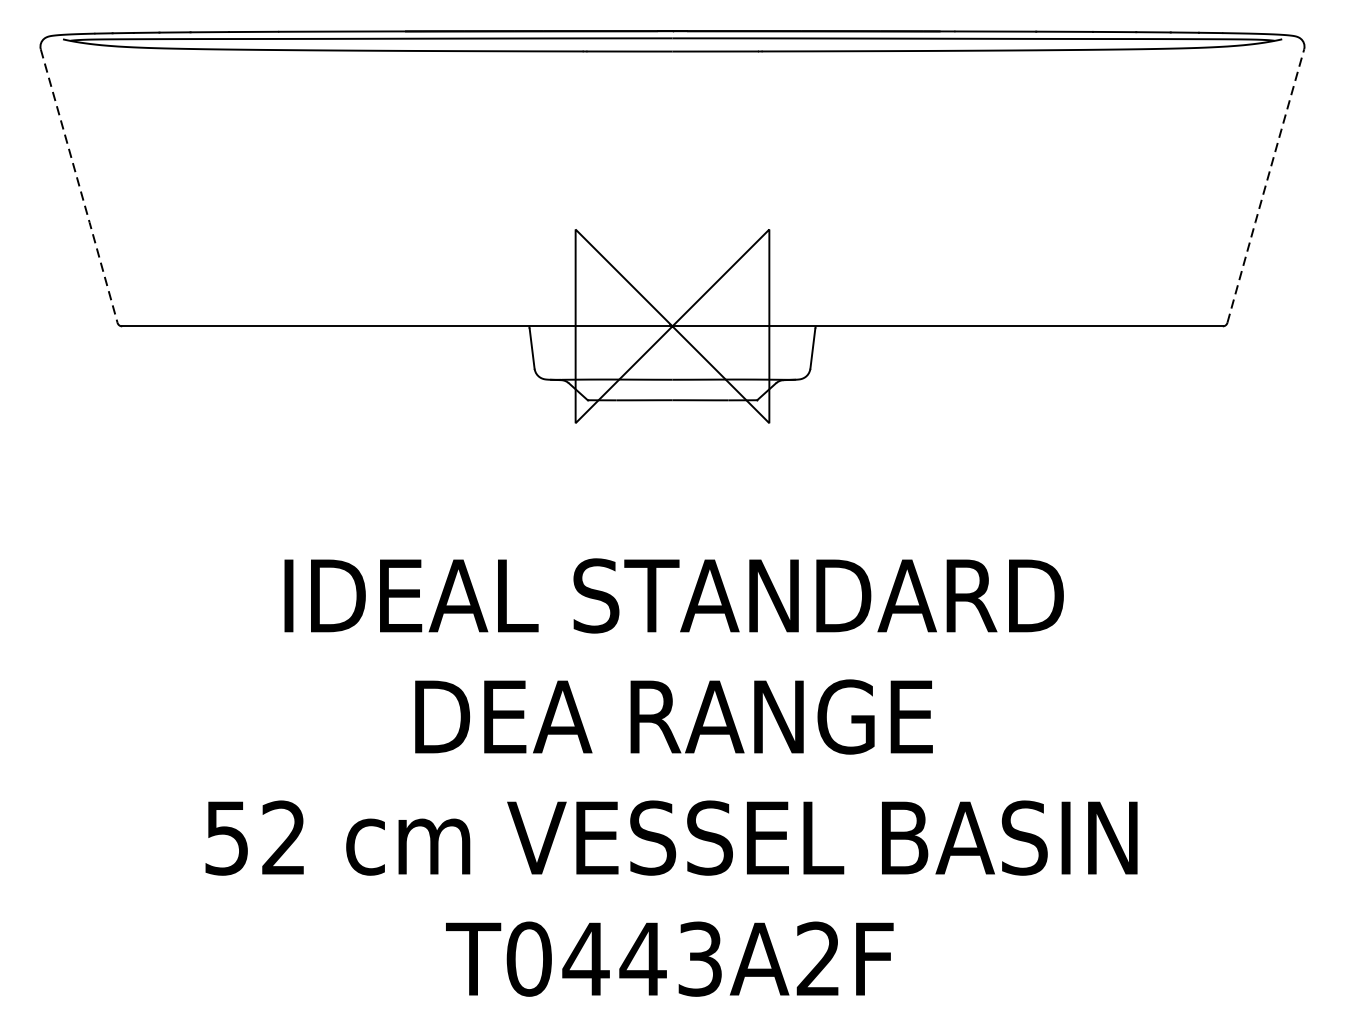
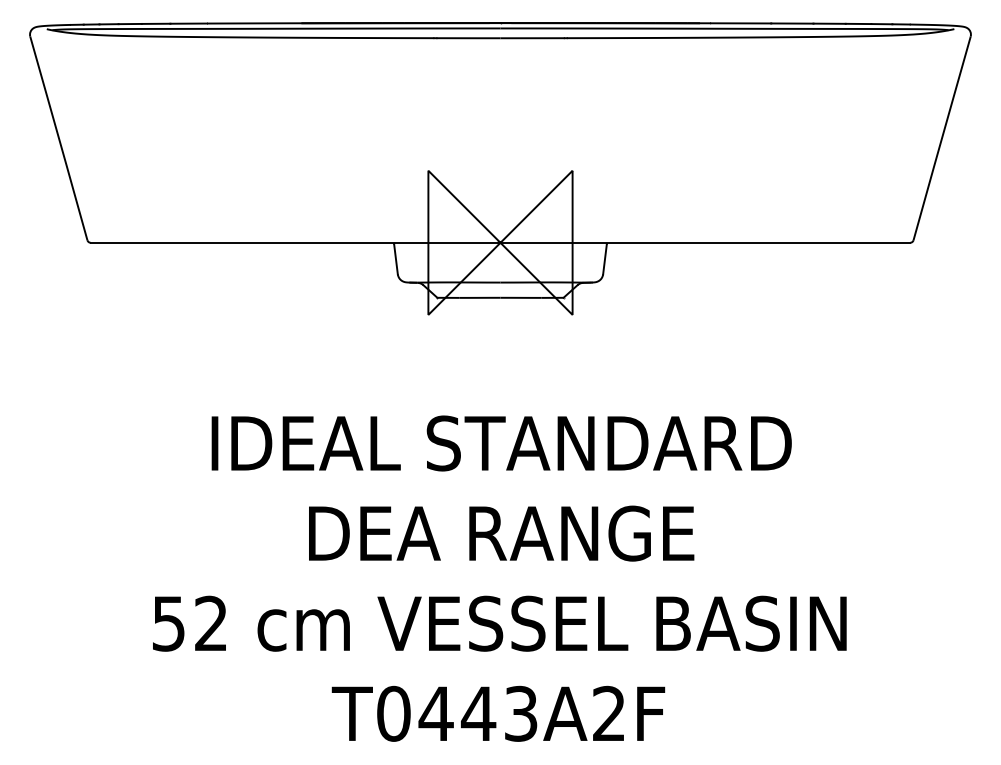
line: (1266, 184) -> (942, 137), dashed -> solid
line: (80, 186) -> (59, 138), dashed -> solid

